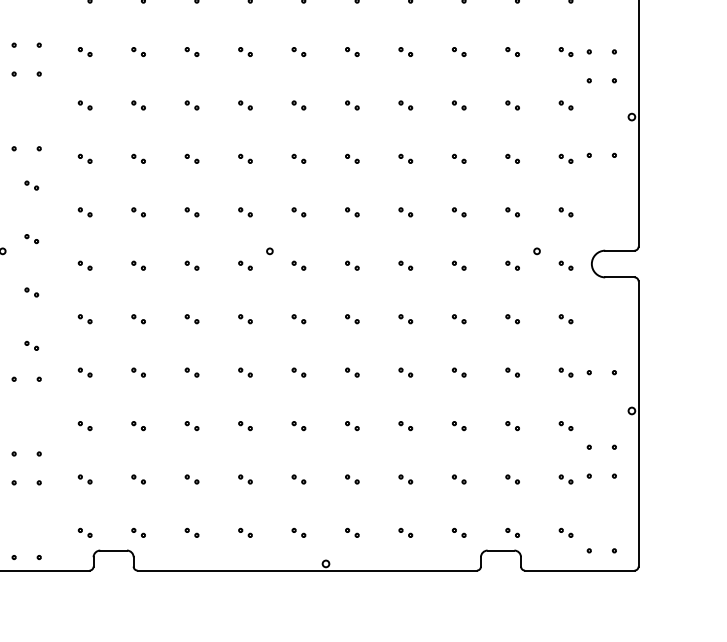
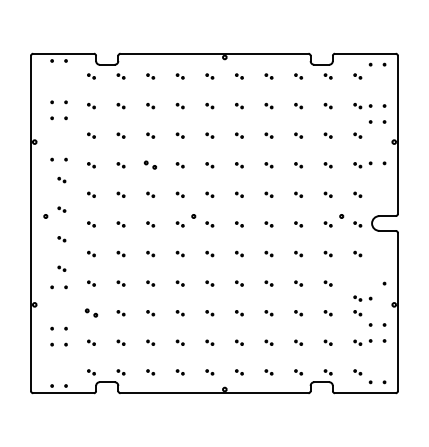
part: (191, 159) -> (150, 165), size x1.6
part: (574, 372) -> (362, 298), moved
part: (85, 426) -> (91, 313), size x1.6

